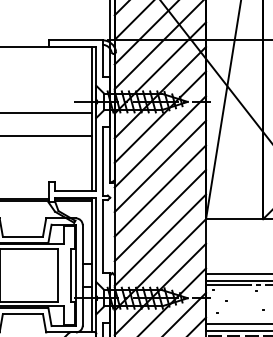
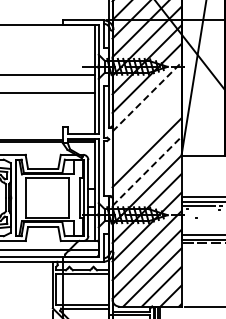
line: (160, 142) -> (147, 97), solid -> dashed
line: (159, 166) -> (146, 115), removed
line: (159, 190) -> (146, 133), removed
line: (160, 240) -> (147, 171), solid -> dashed

